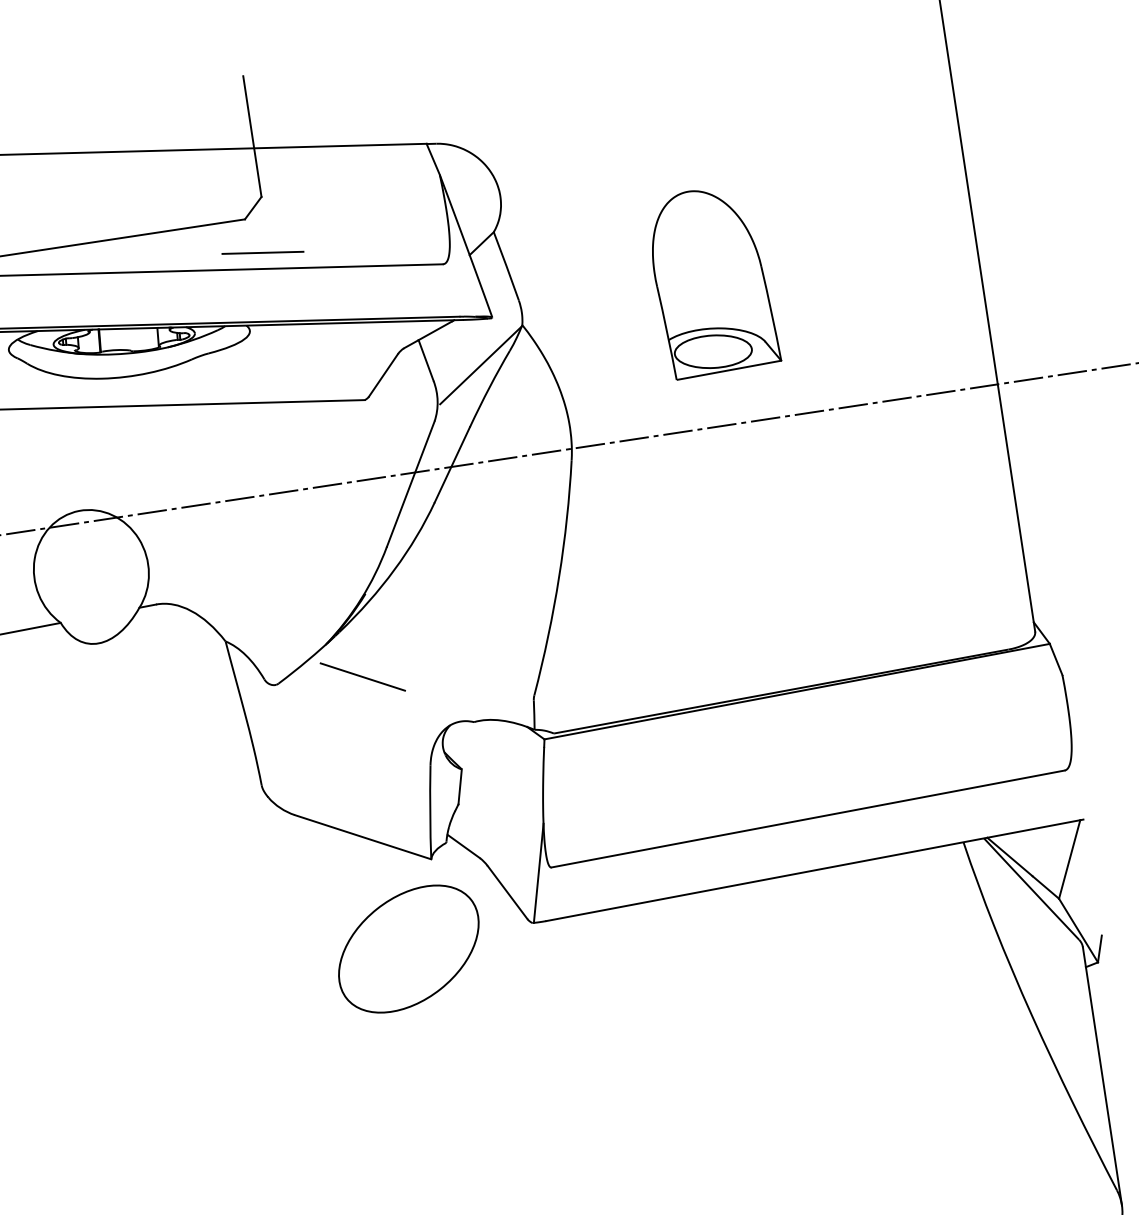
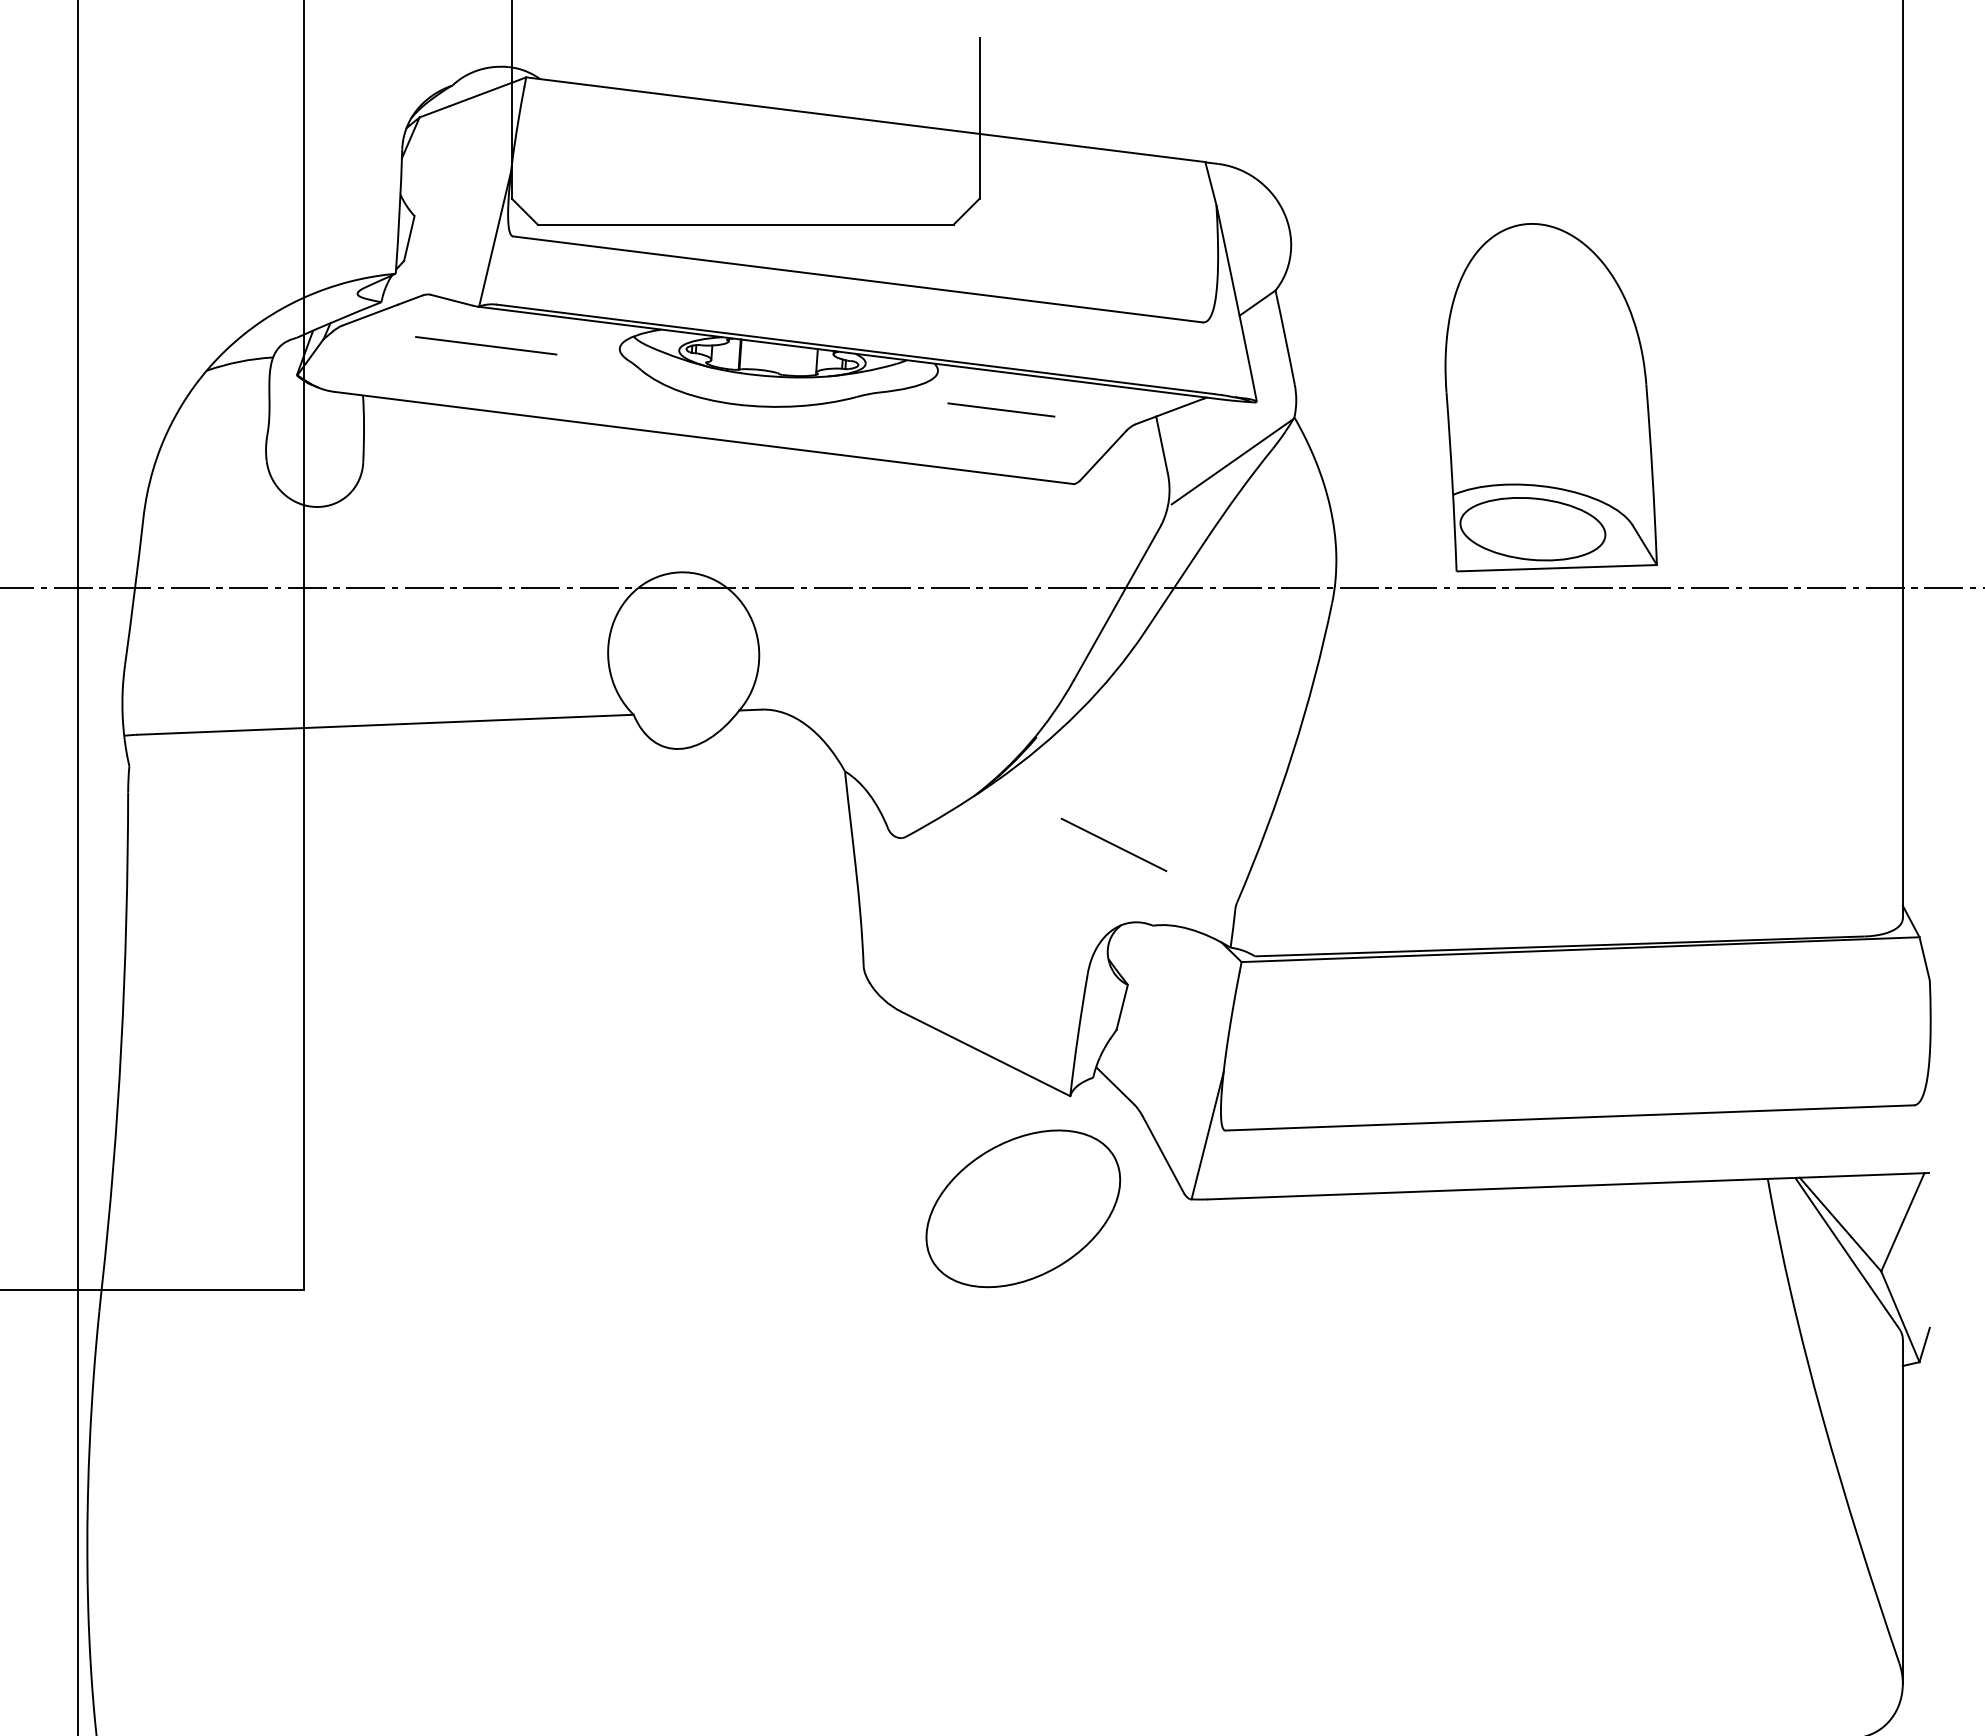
line: (262, 252) -> (1001, 409), moved
part: (712, 281) -> (1550, 397), size x1.43
line: (362, 676) -> (1113, 844), moved

